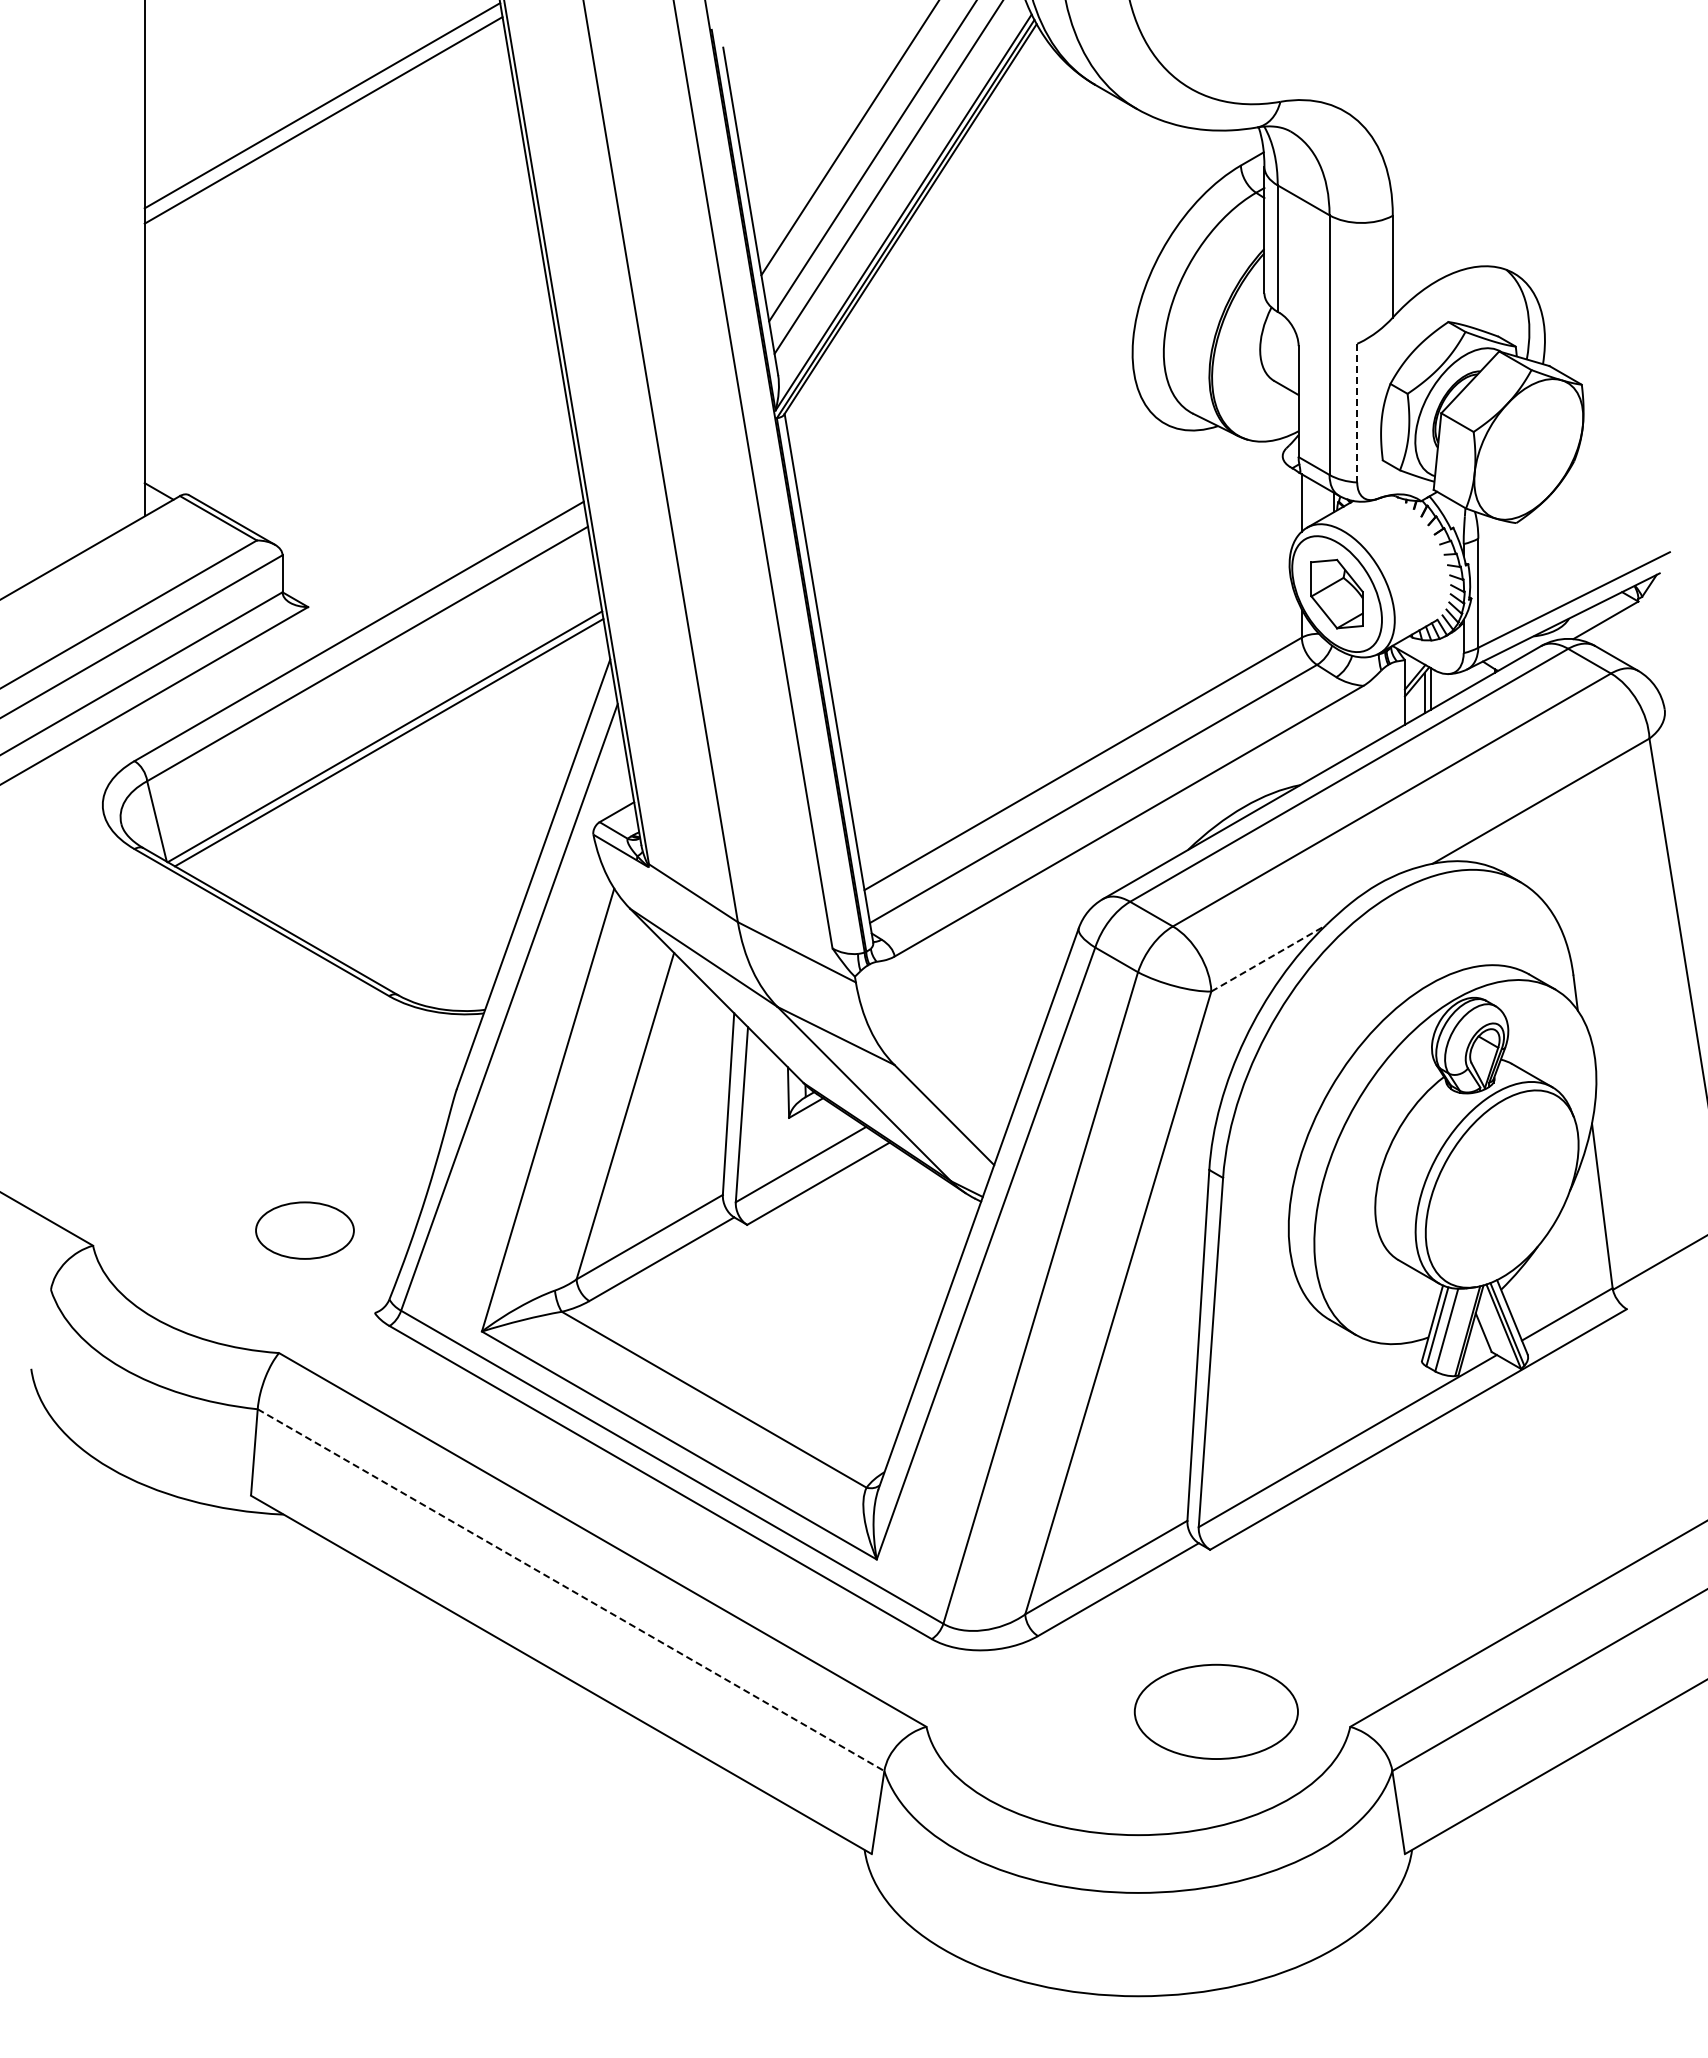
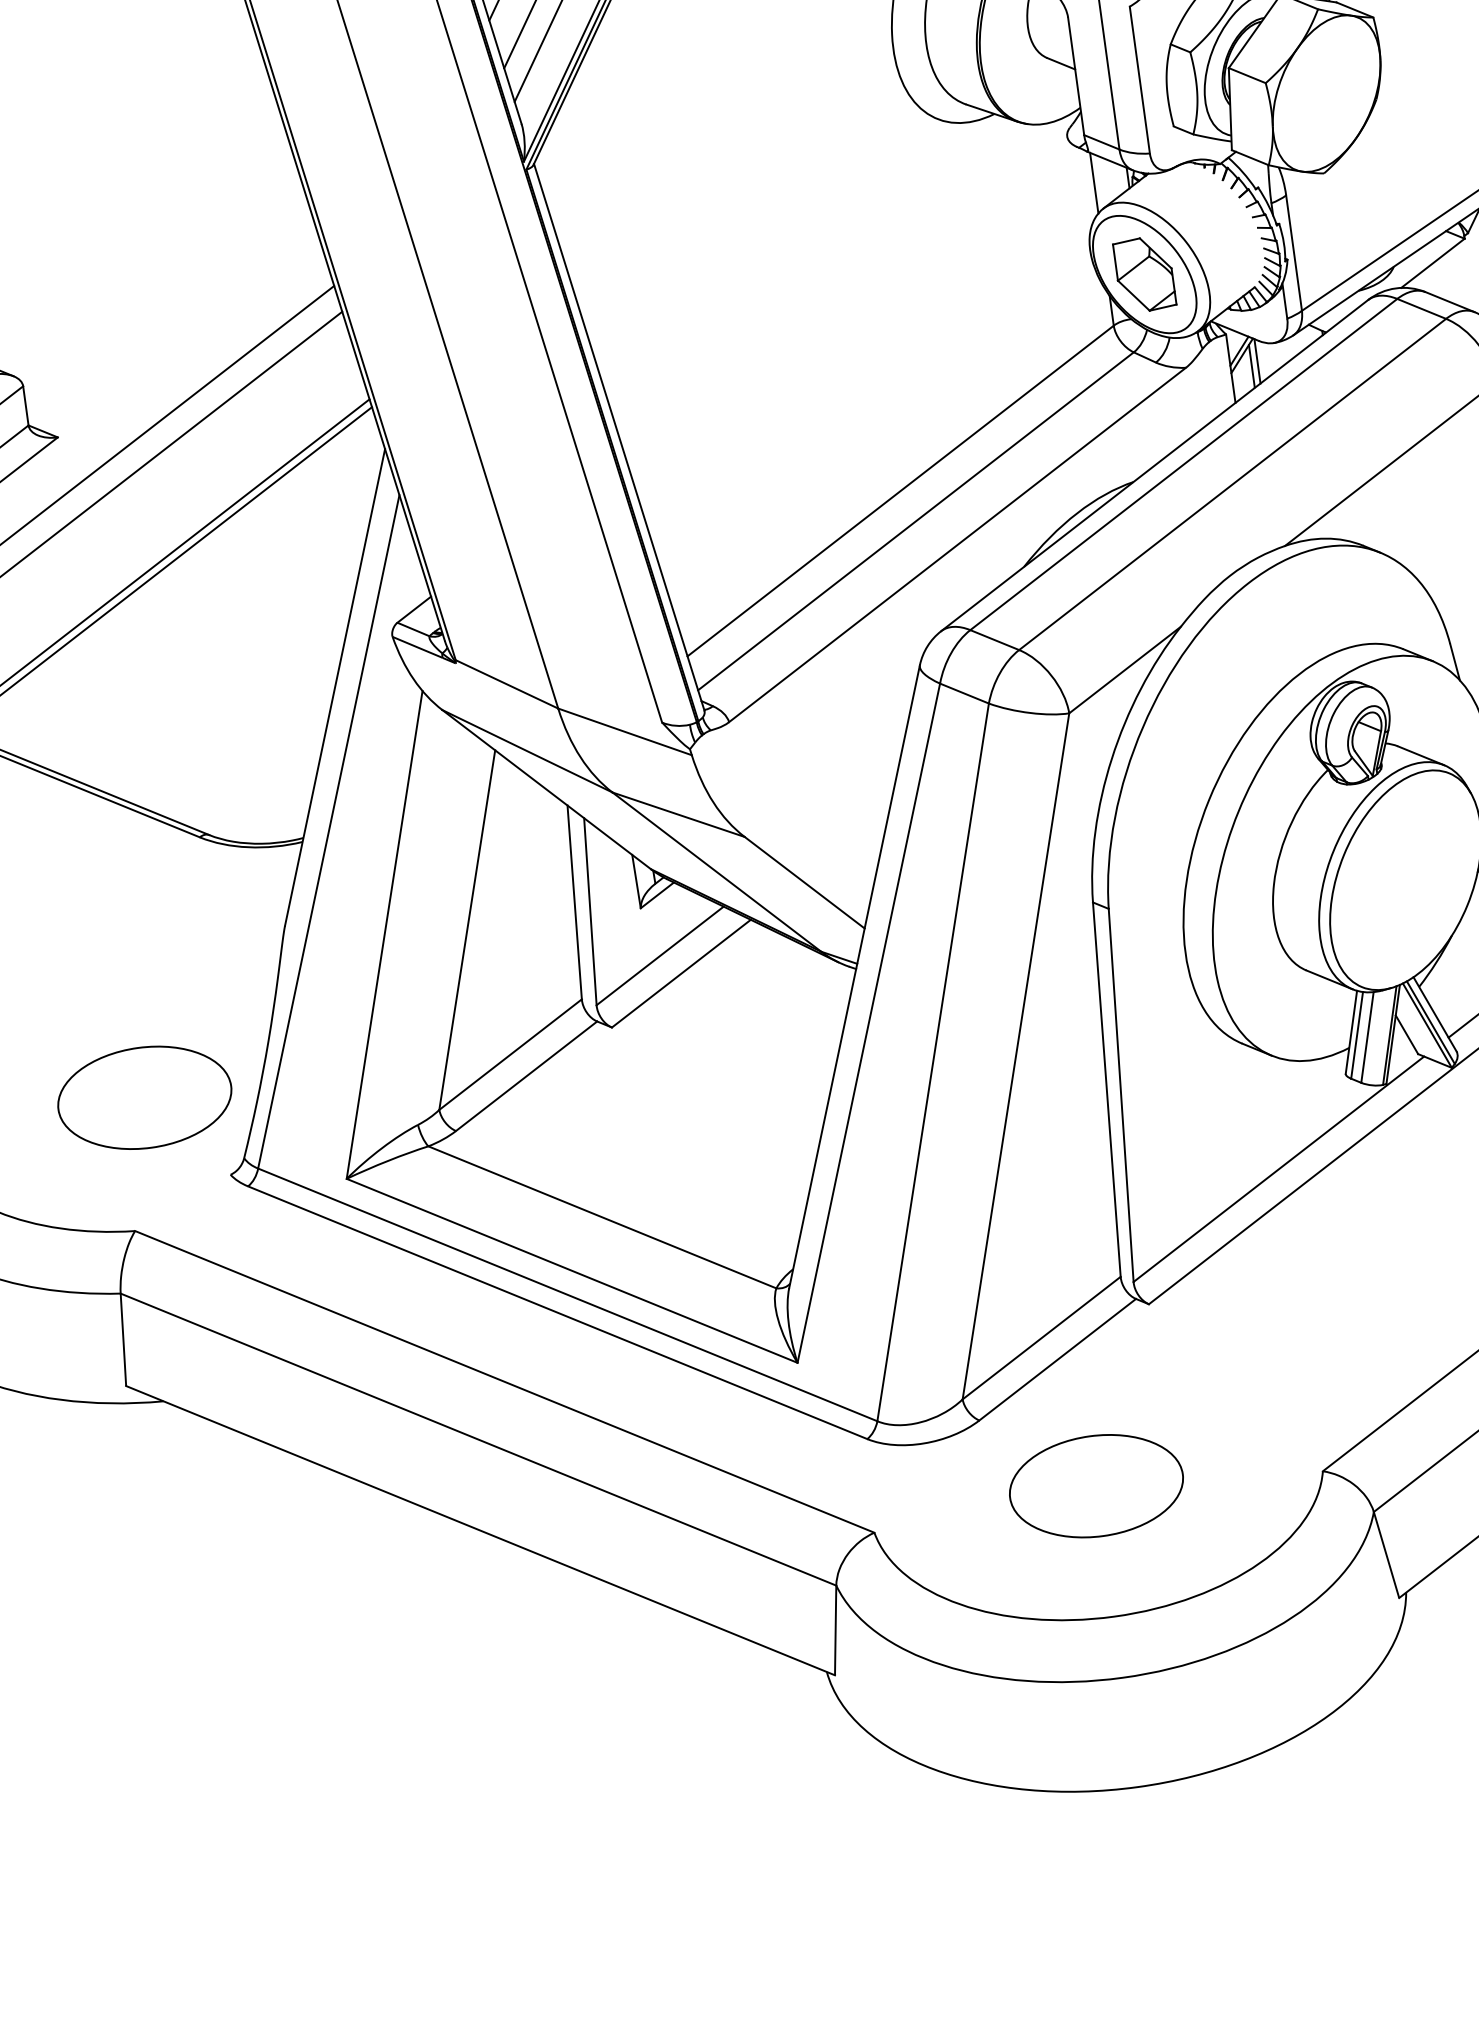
line: (1357, 412) -> (1140, 79), dashed -> solid
line: (1269, 958) -> (1126, 669), dashed -> solid
part: (304, 1230) -> (144, 1097), size x1.67
line: (571, 1590) -> (479, 1439), dashed -> solid
part: (1215, 1711) -> (1095, 1485), moved

